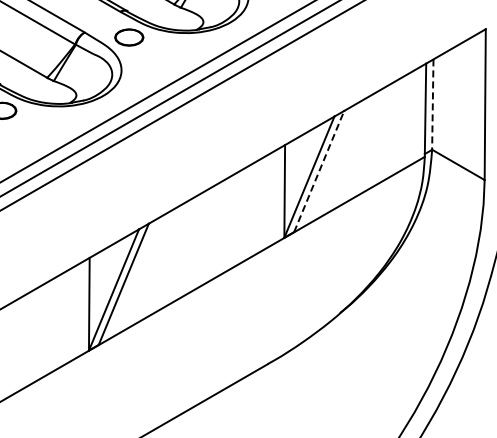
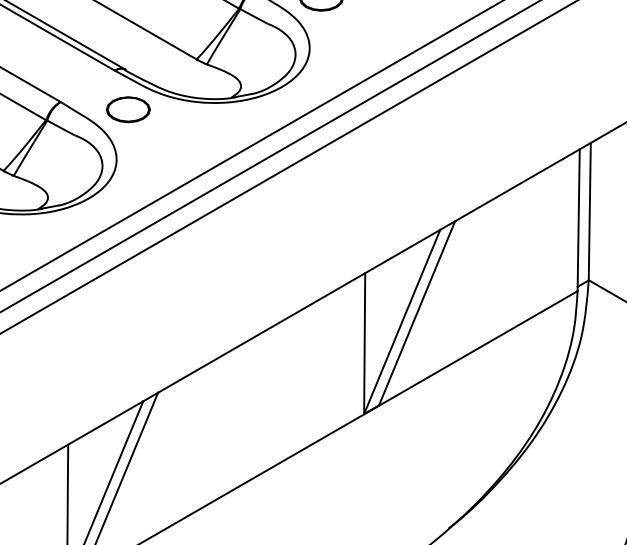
line: (432, 105) -> (589, 213), dashed -> solid
line: (319, 171) -> (417, 313), dashed -> solid

